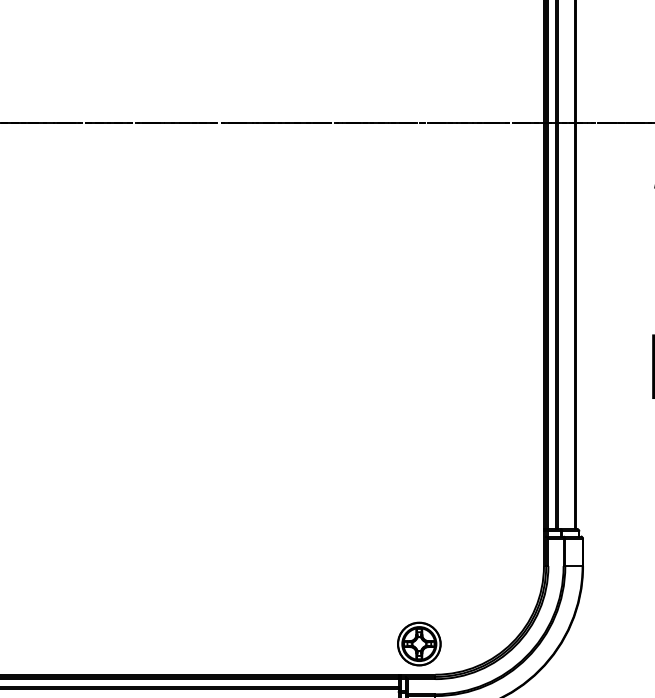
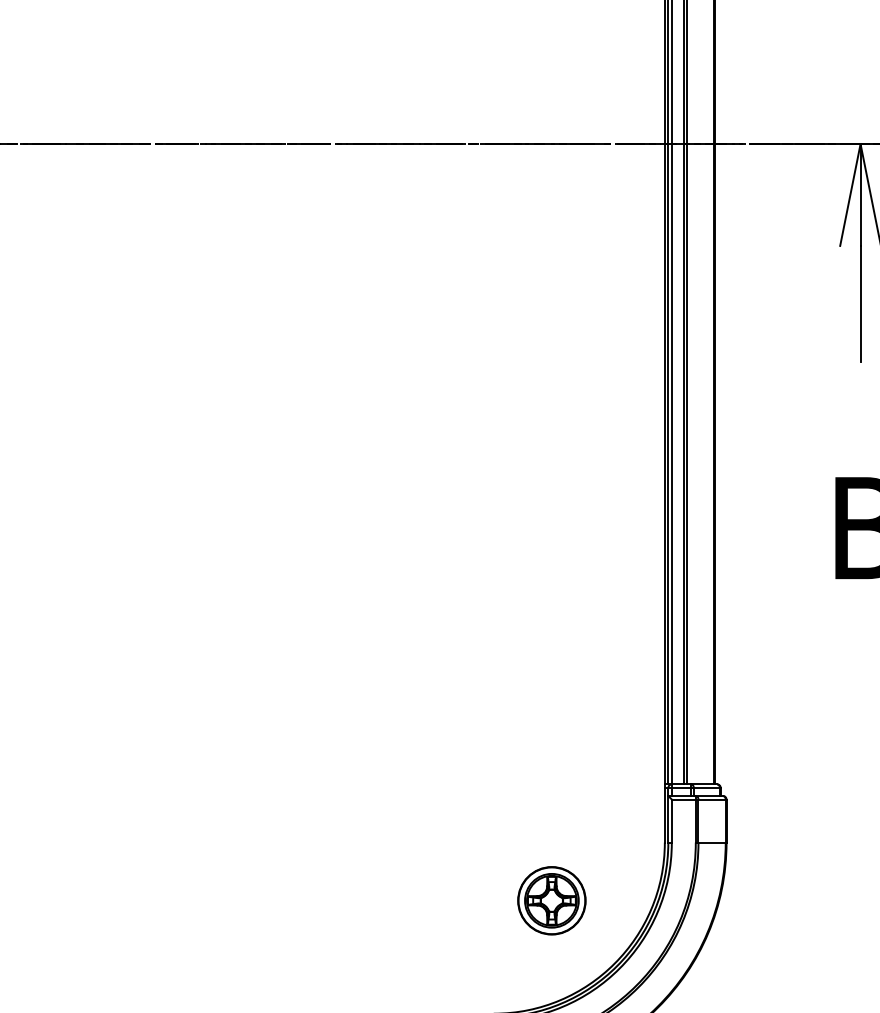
part: (419, 643) -> (552, 899), moved

